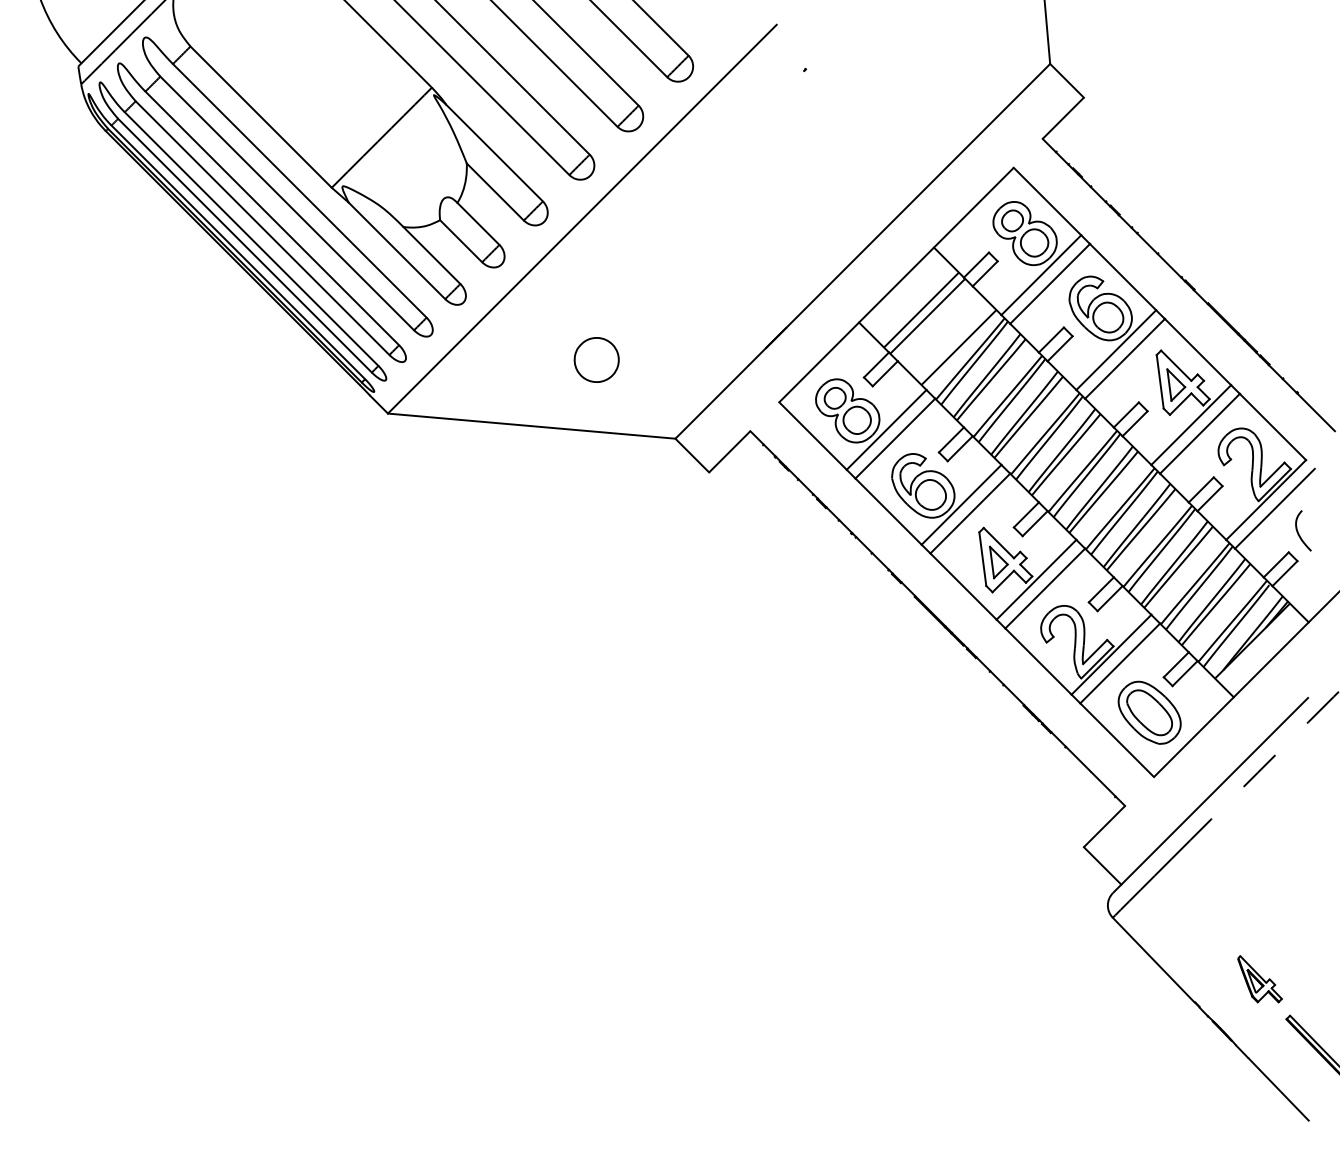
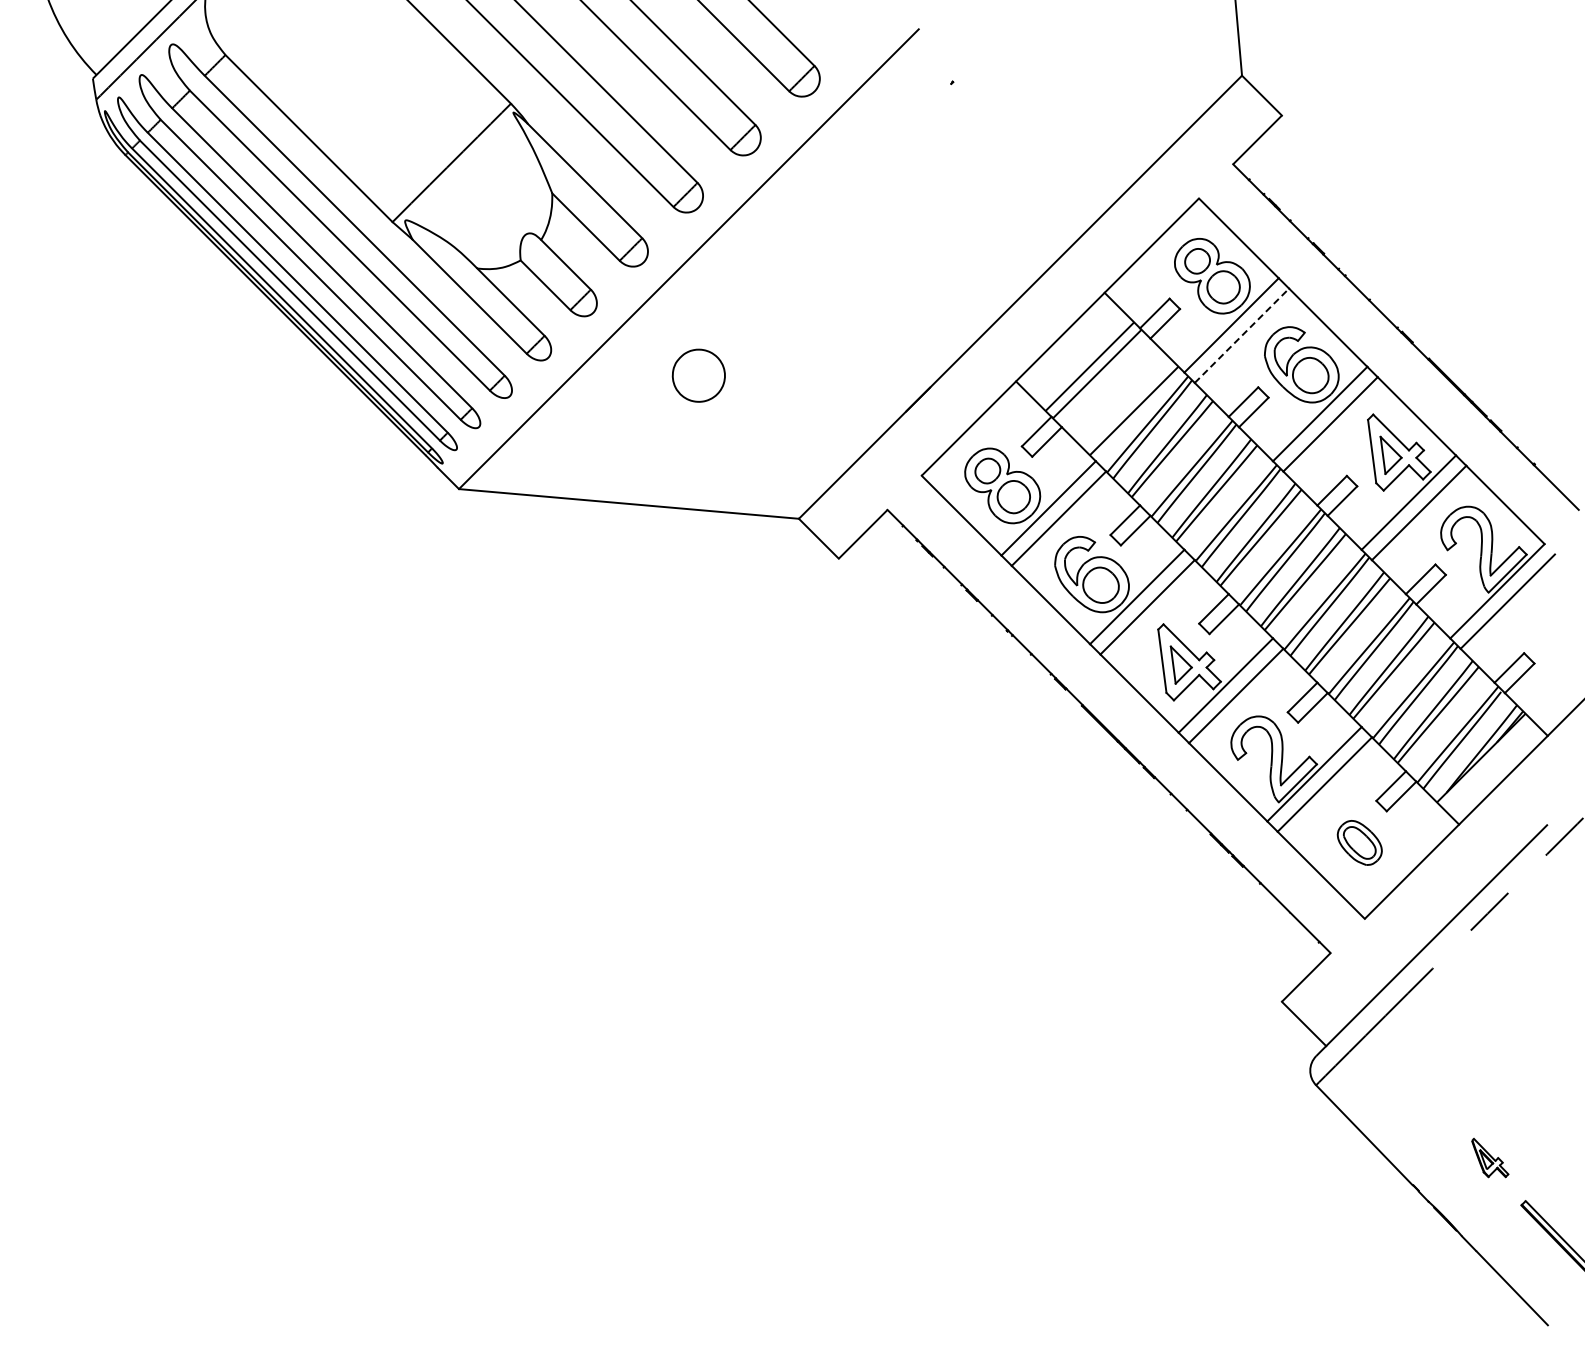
line: (1049, 283) -> (1241, 335), solid -> dashed
part: (596, 359) -> (698, 375), moved
curve: (1299, 533) -> (1536, 630), removed
part: (1149, 712) -> (1359, 842), size x0.6
part: (1260, 978) -> (1490, 1157), size x0.7

